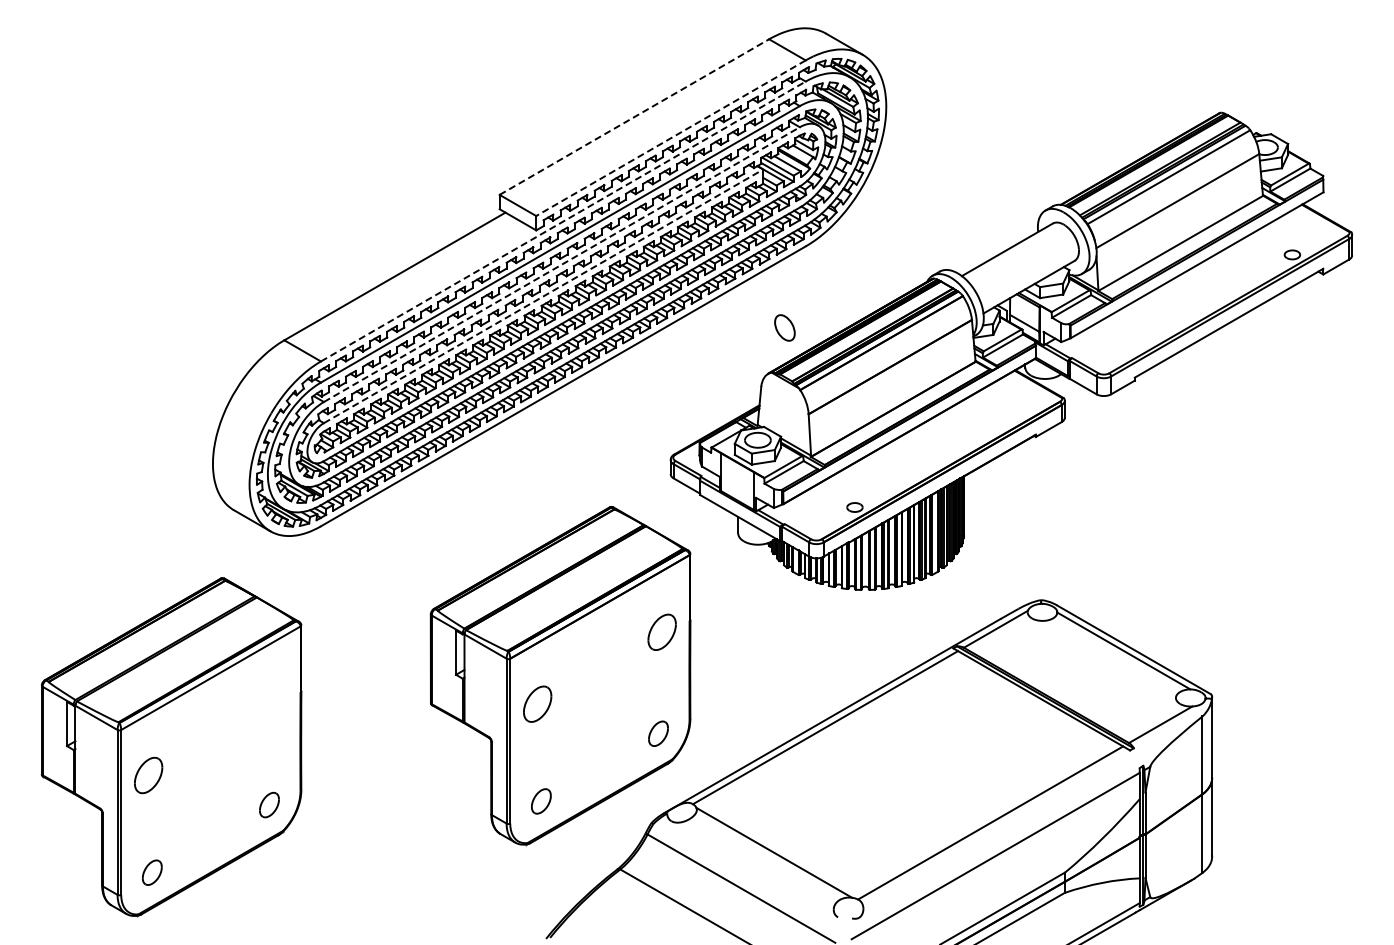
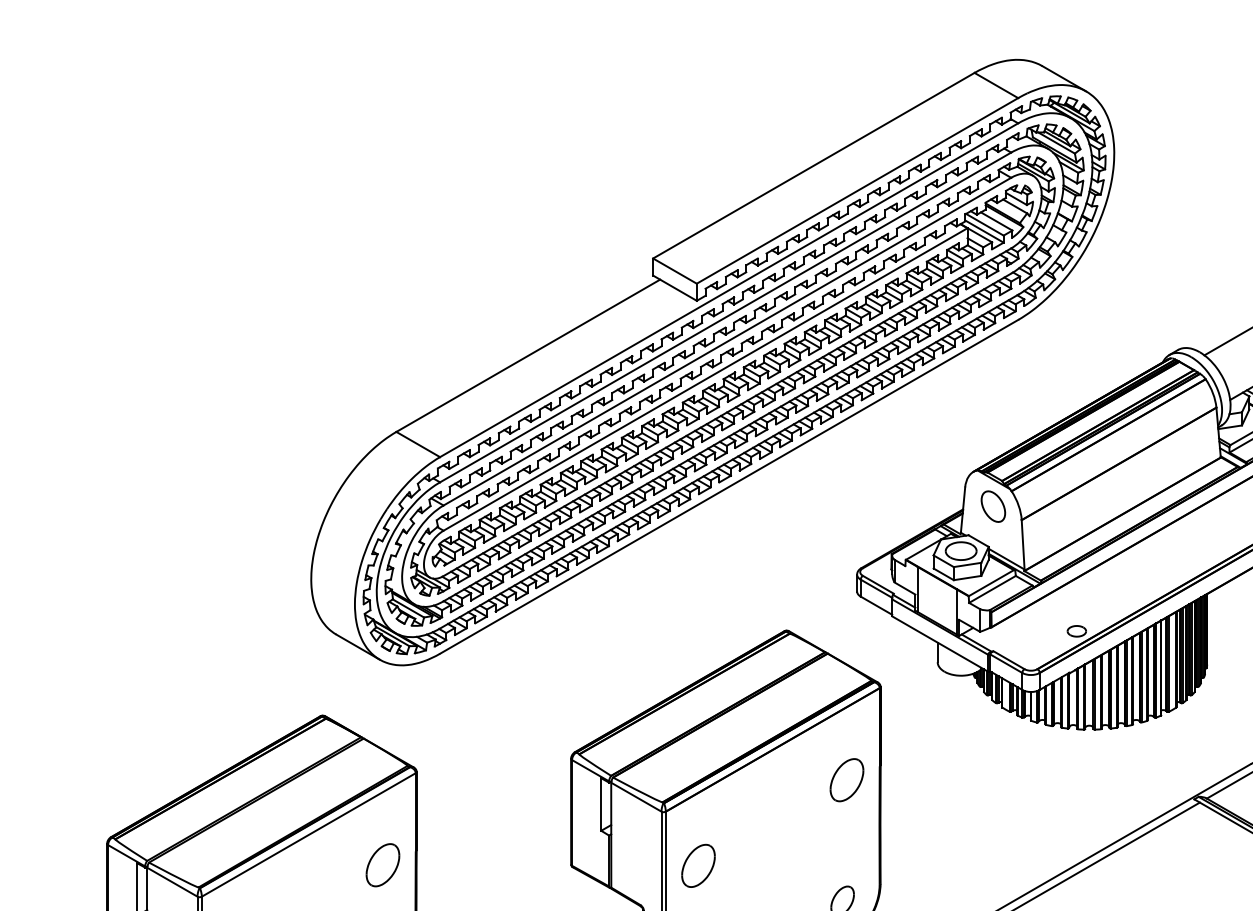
line: (634, 117) -> (813, 166), dashed -> solid
line: (671, 138) -> (858, 191), dashed -> solid
line: (563, 221) -> (729, 290), dashed -> solid
line: (561, 264) -> (726, 341), dashed -> solid
line: (543, 296) -> (705, 379), dashed -> solid
part: (784, 327) -> (992, 506), moved
part: (272, 703) -> (382, 865), added

